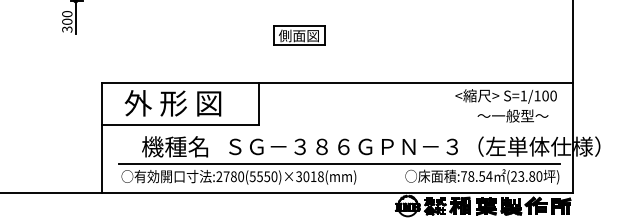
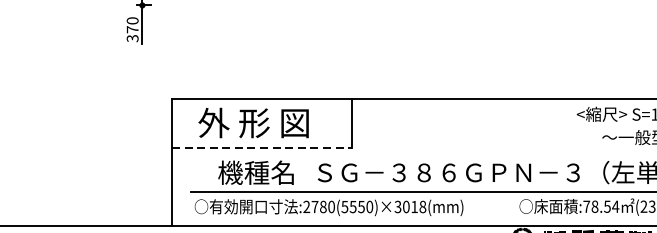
text: (67, 21) -> (132, 29), 300 -> 370
part: (299, 35) -> (398, 45), removed
line: (180, 125) -> (262, 148), solid -> dashed

